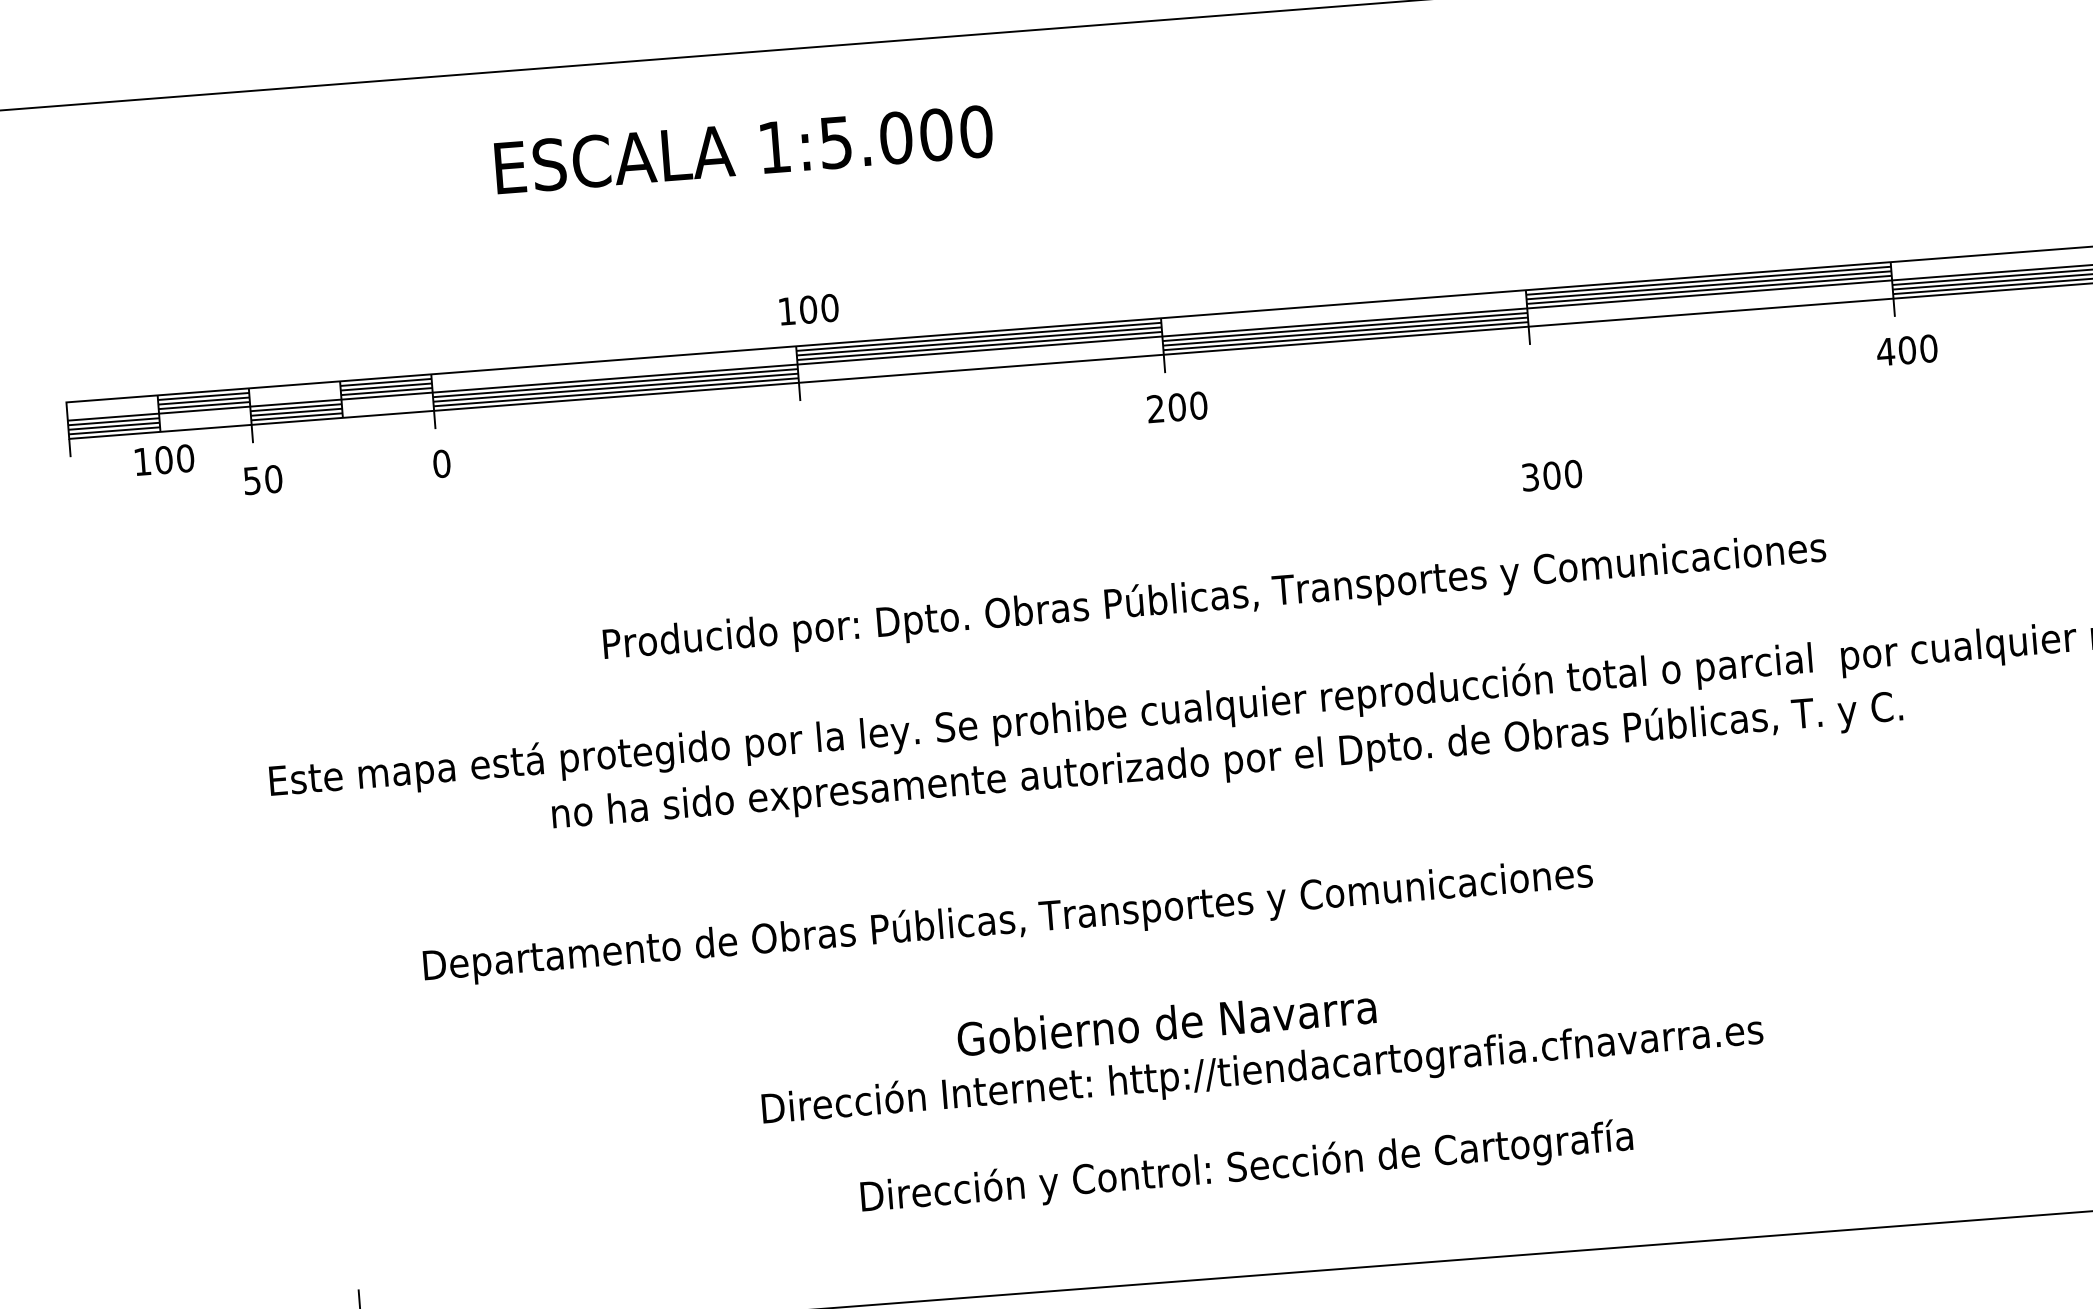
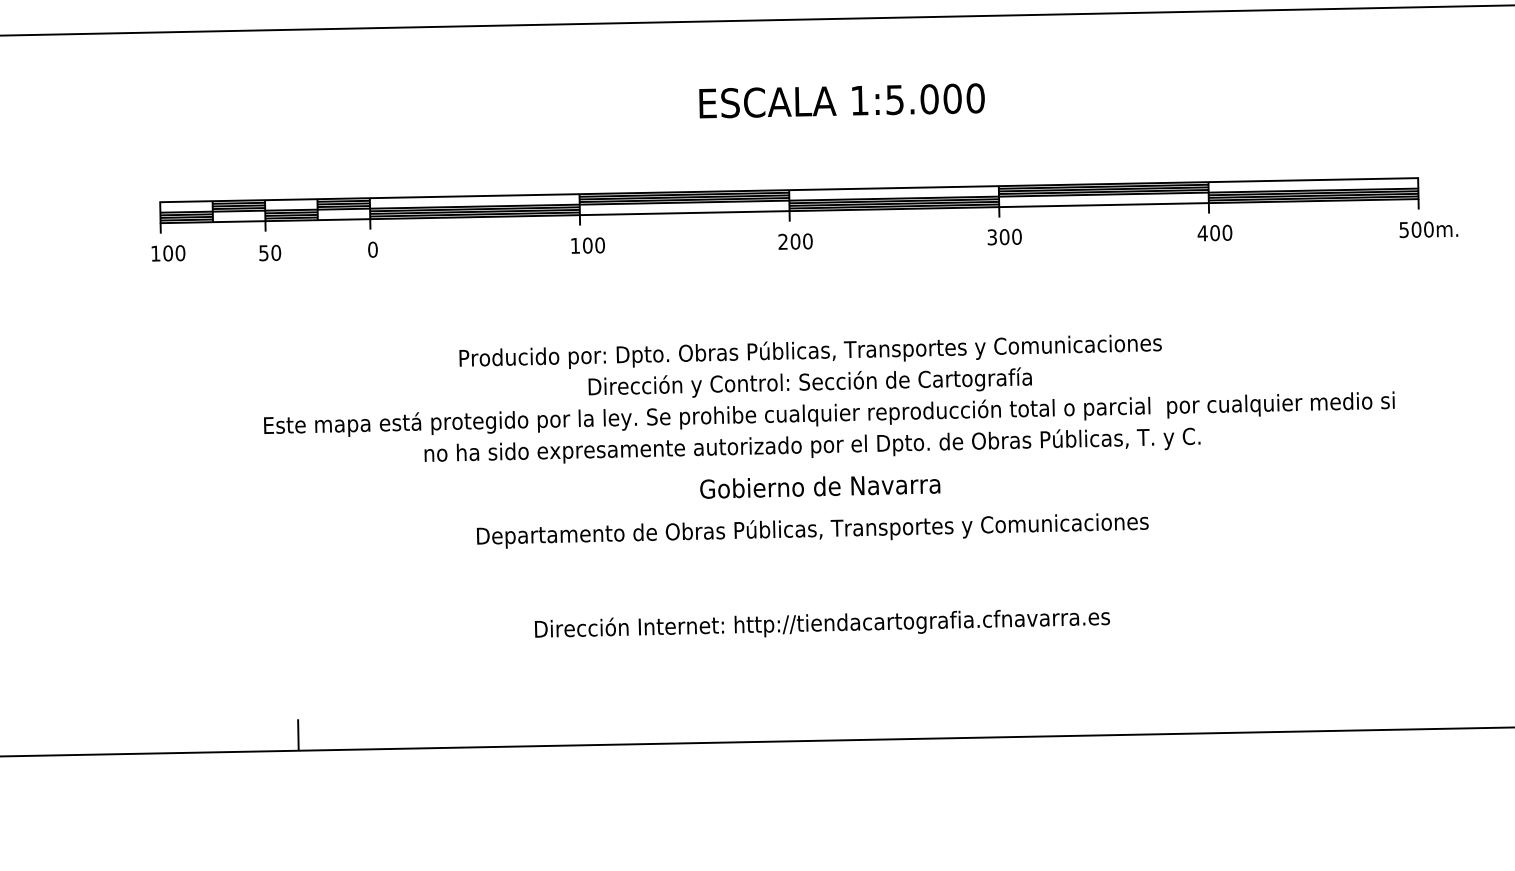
text: (742, 148) -> (841, 100), moved
text: (807, 309) -> (587, 245), moved
text: (164, 460) -> (168, 253), moved
text: (1551, 474) -> (1004, 236), moved
text: (1007, 922) -> (812, 530), moved
text: (1167, 1024) -> (820, 487), moved
text: (1245, 1167) -> (809, 382), moved

